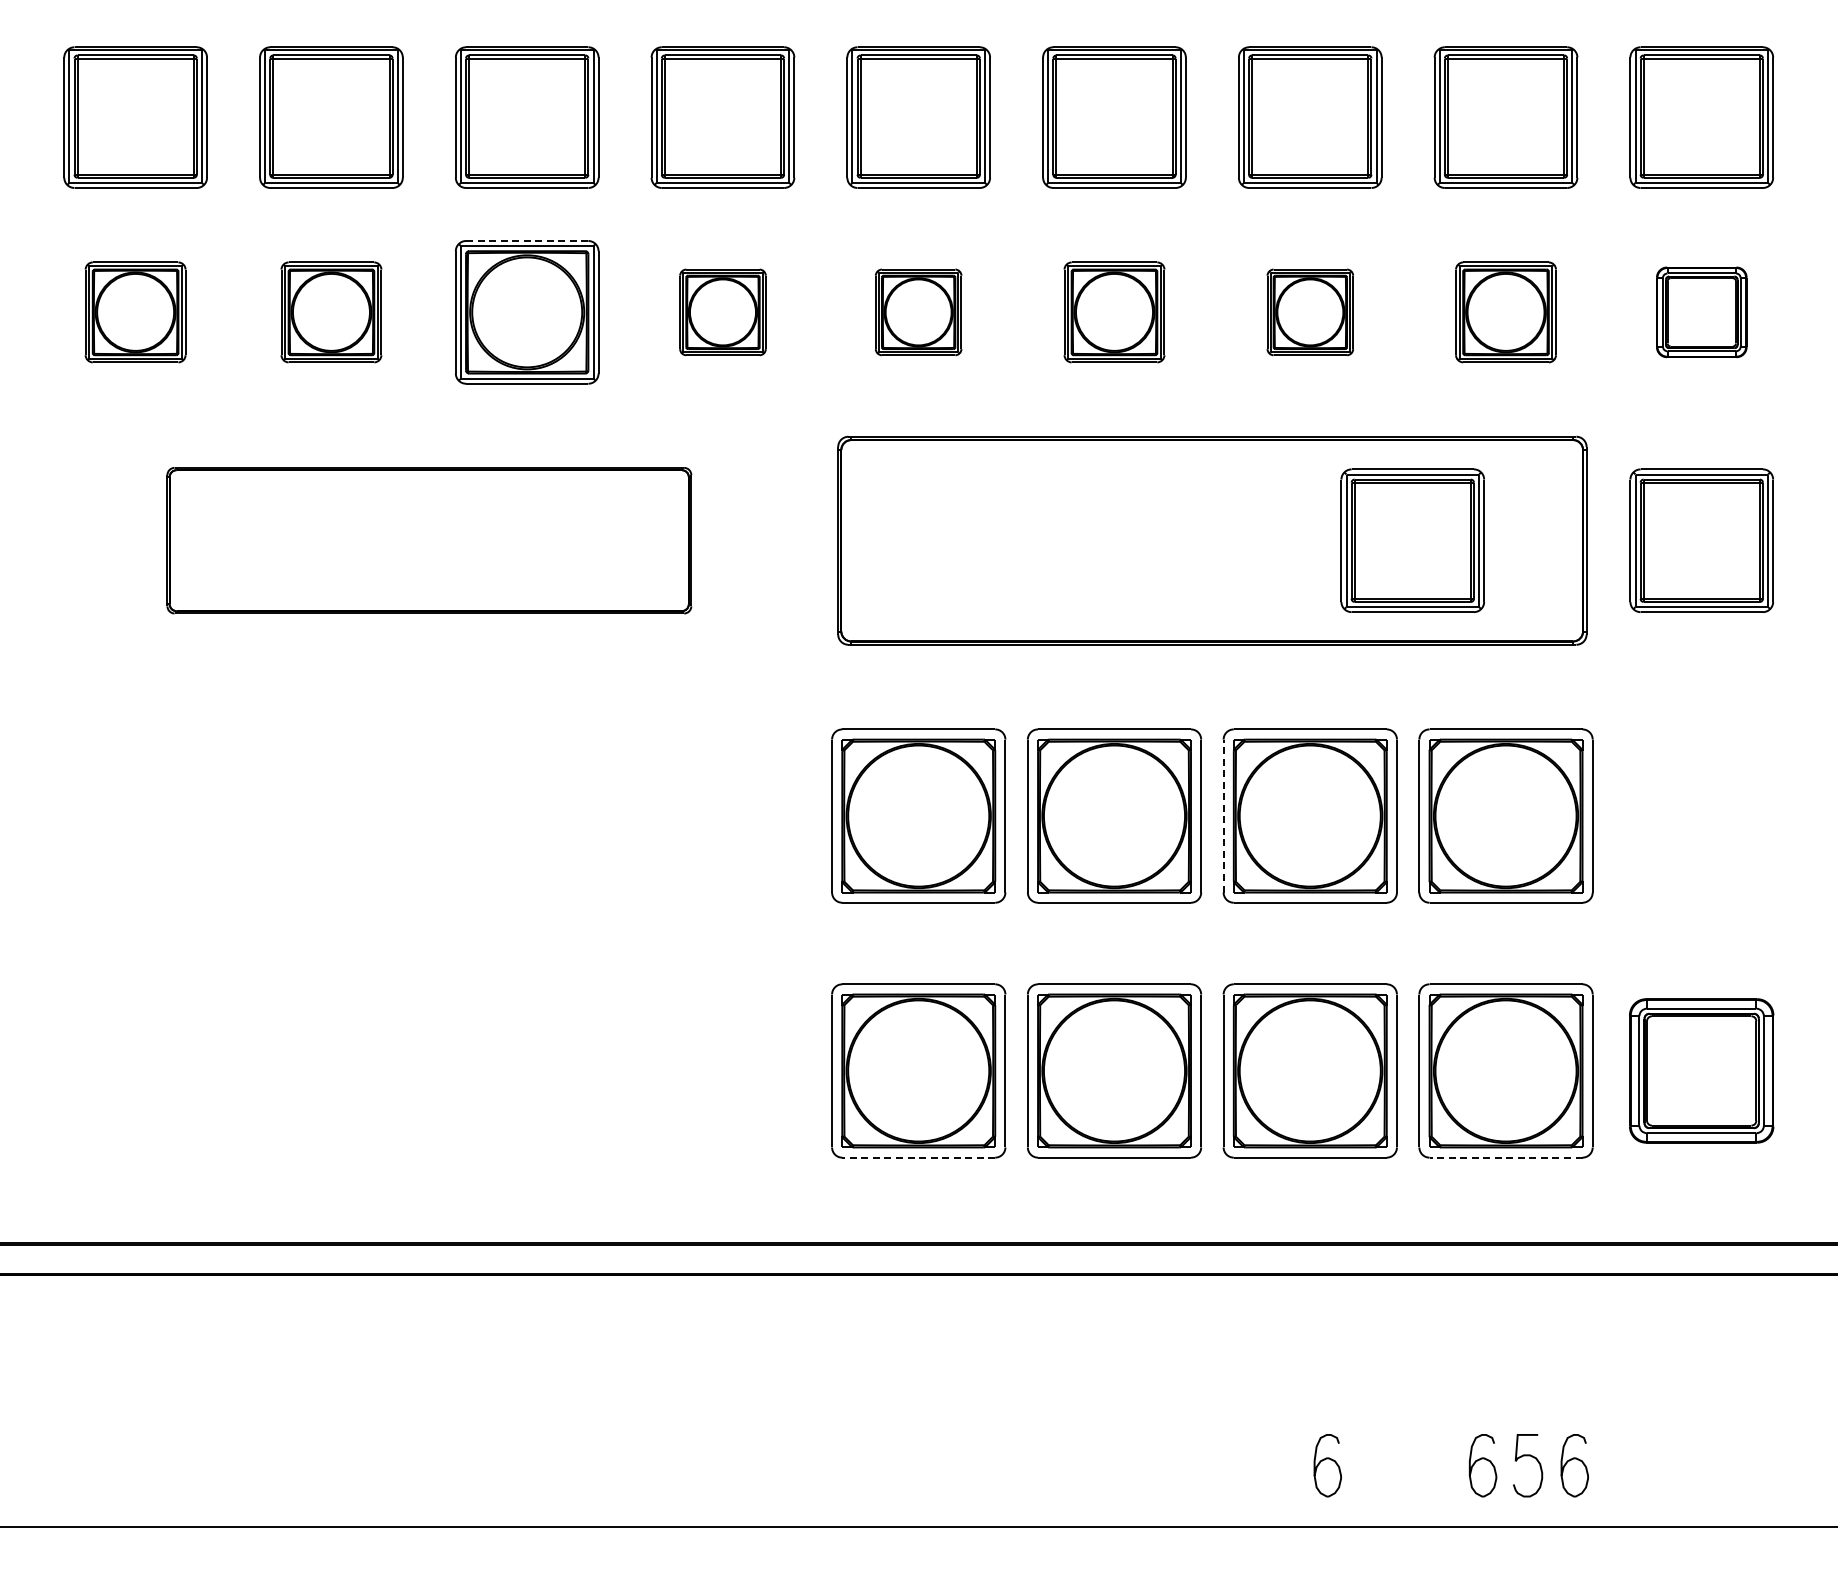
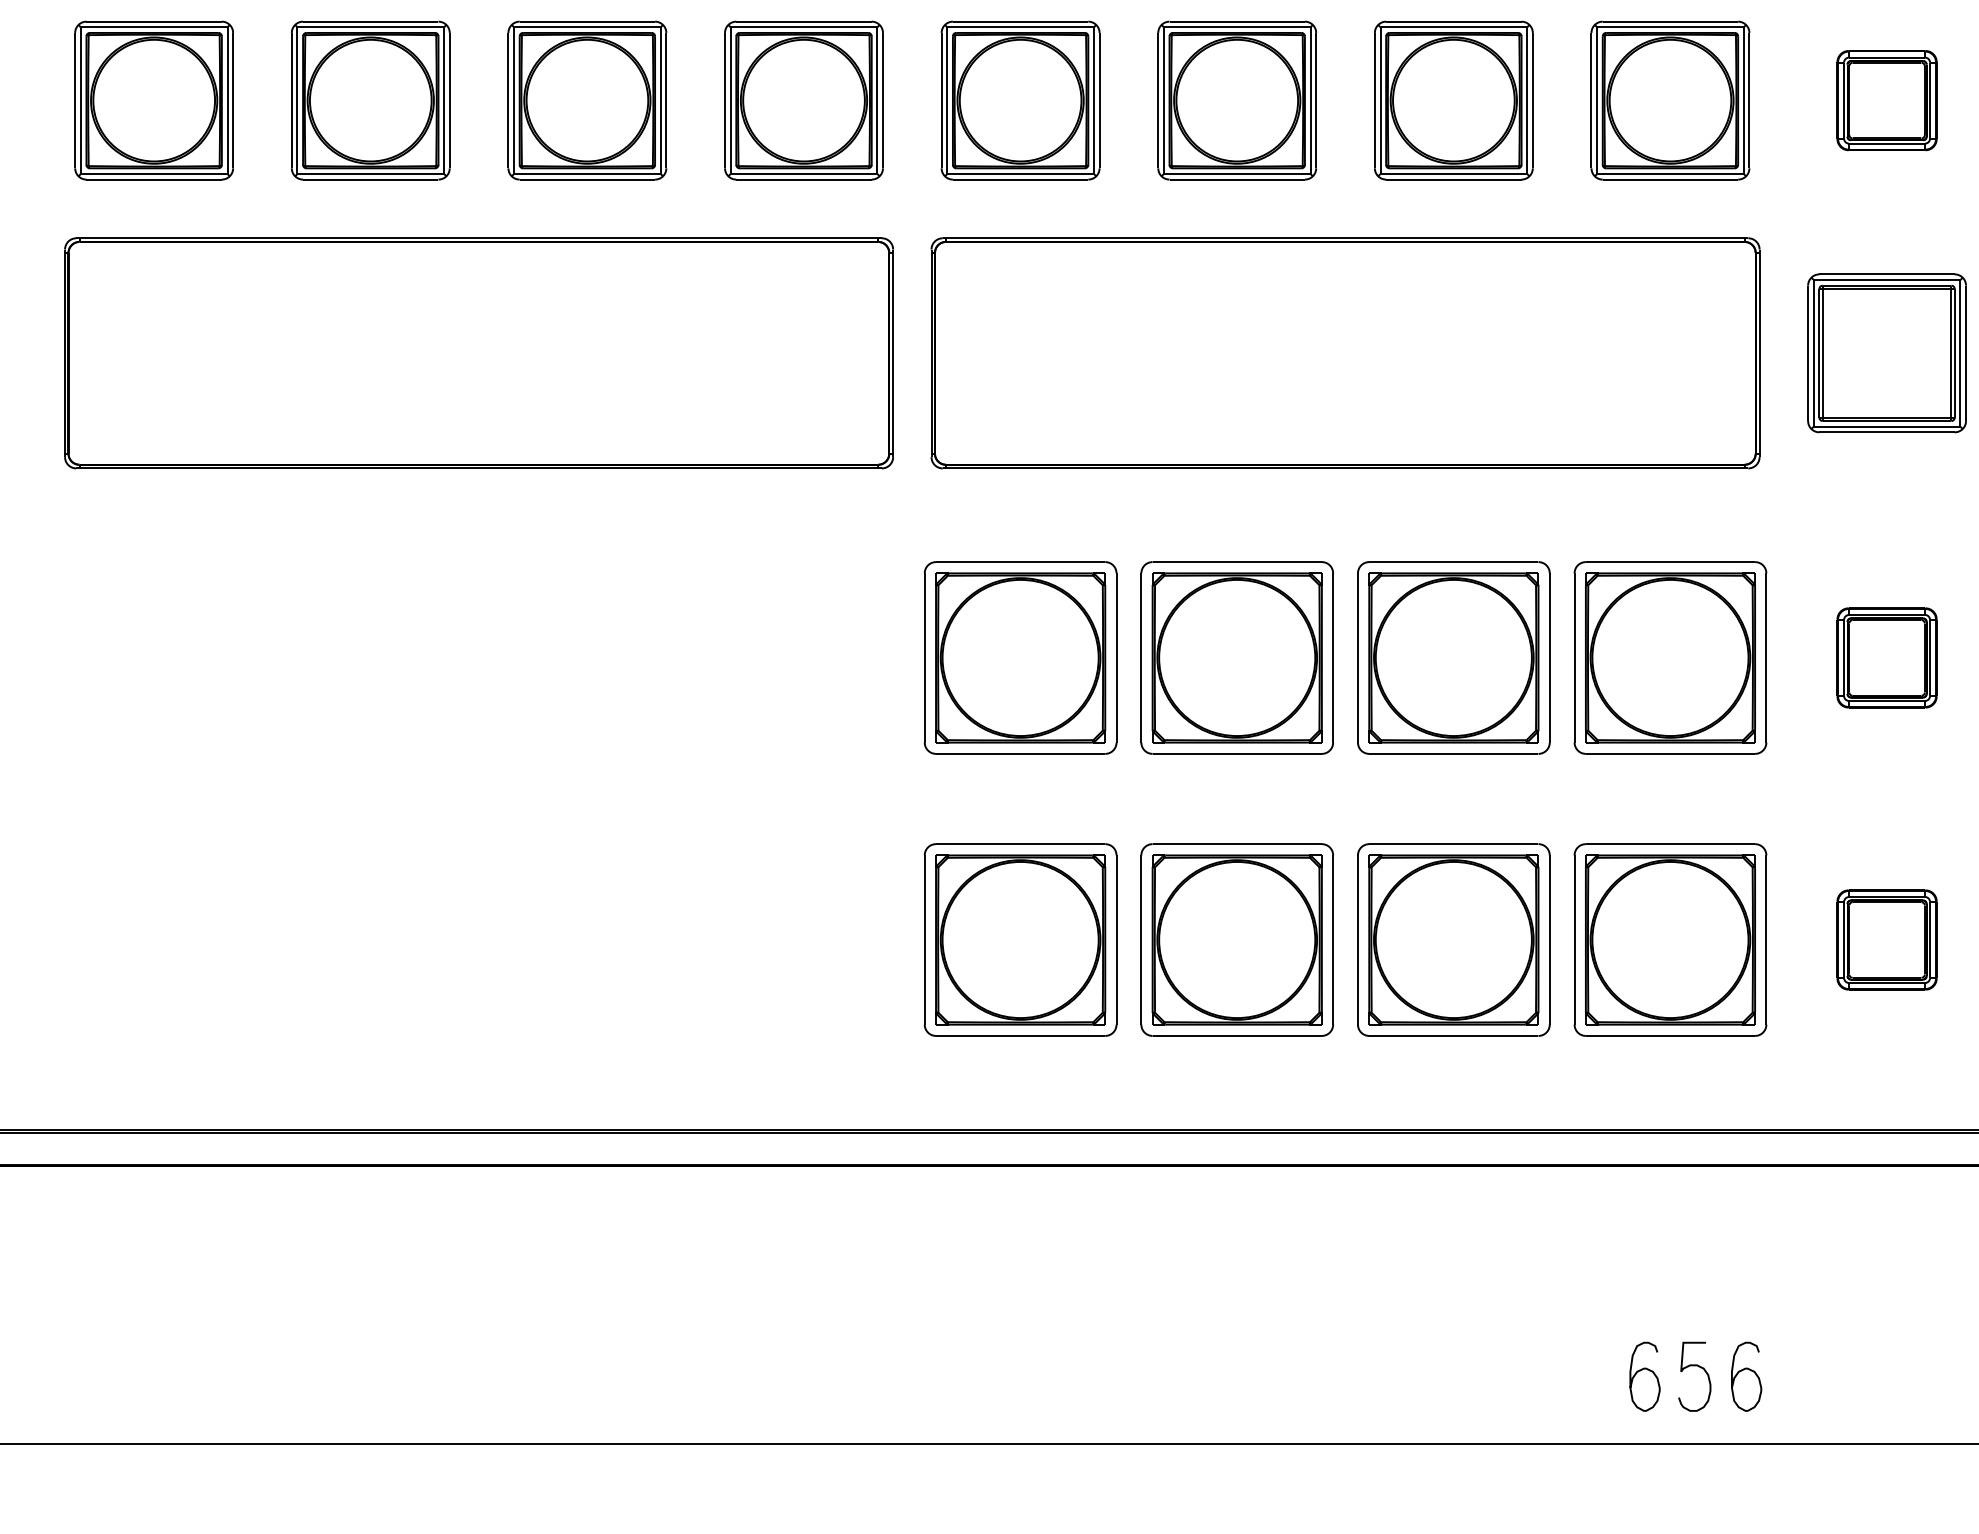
line: (527, 241) -> (587, 22), dashed -> solid
part: (135, 312) -> (153, 100), size x1.43
part: (331, 312) -> (370, 100), size x1.43
part: (722, 312) -> (803, 100), size x1.67
part: (918, 312) -> (1020, 100), size x1.67
part: (1114, 312) -> (1237, 100), size x1.43
part: (1310, 312) -> (1454, 100), size x1.67
part: (1505, 312) -> (1669, 100), size x1.43
part: (429, 540) -> (479, 353), size x1.43
part: (1412, 540) -> (1566, 353), removed
line: (1223, 815) -> (1357, 657), dashed -> solid
part: (1701, 815) -> (1886, 657), added
part: (1701, 1070) -> (1886, 939), size x0.62
line: (918, 1157) -> (1020, 1035), dashed -> solid
line: (1505, 1157) -> (1669, 1035), dashed -> solid
curve: (1324, 1460) -> (1469, 1371), removed

